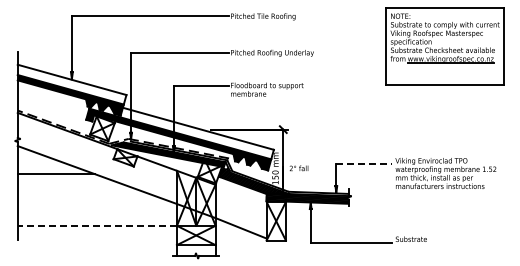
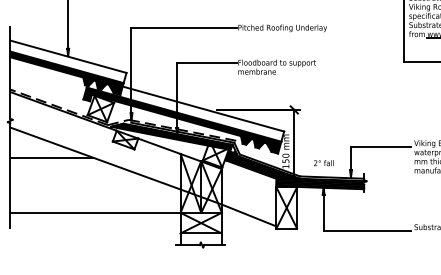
line: (364, 164) -> (381, 147), dashed -> solid
text: (298, 168) -> (323, 163), moved
line: (97, 225) -> (95, 212), dashed -> solid

